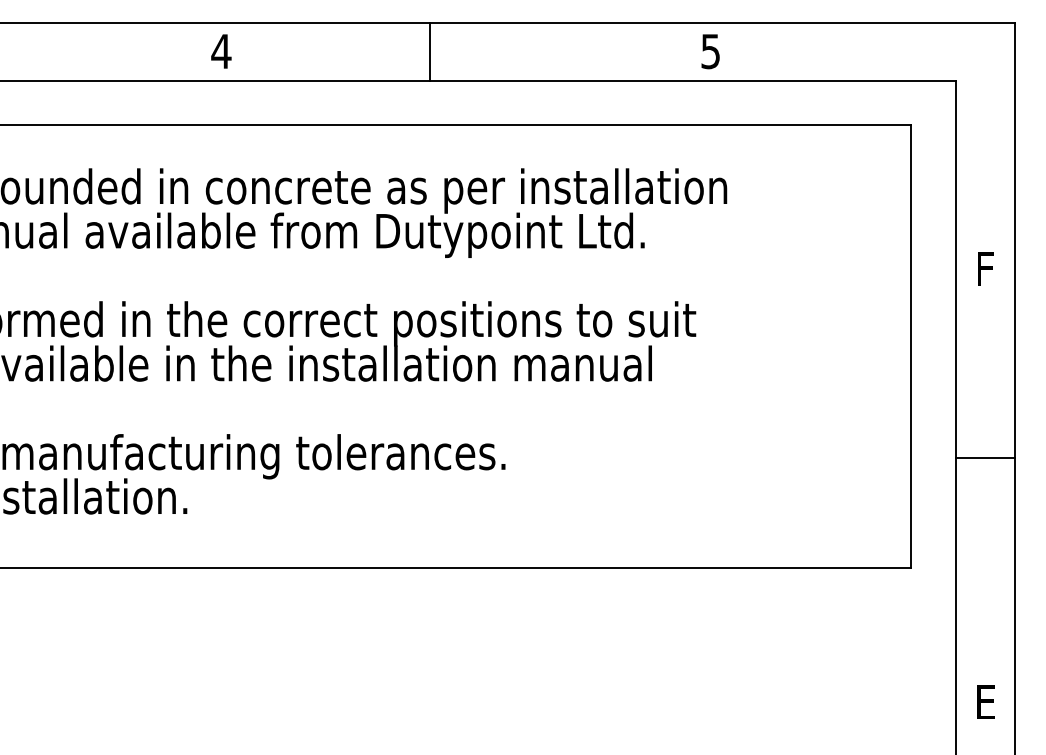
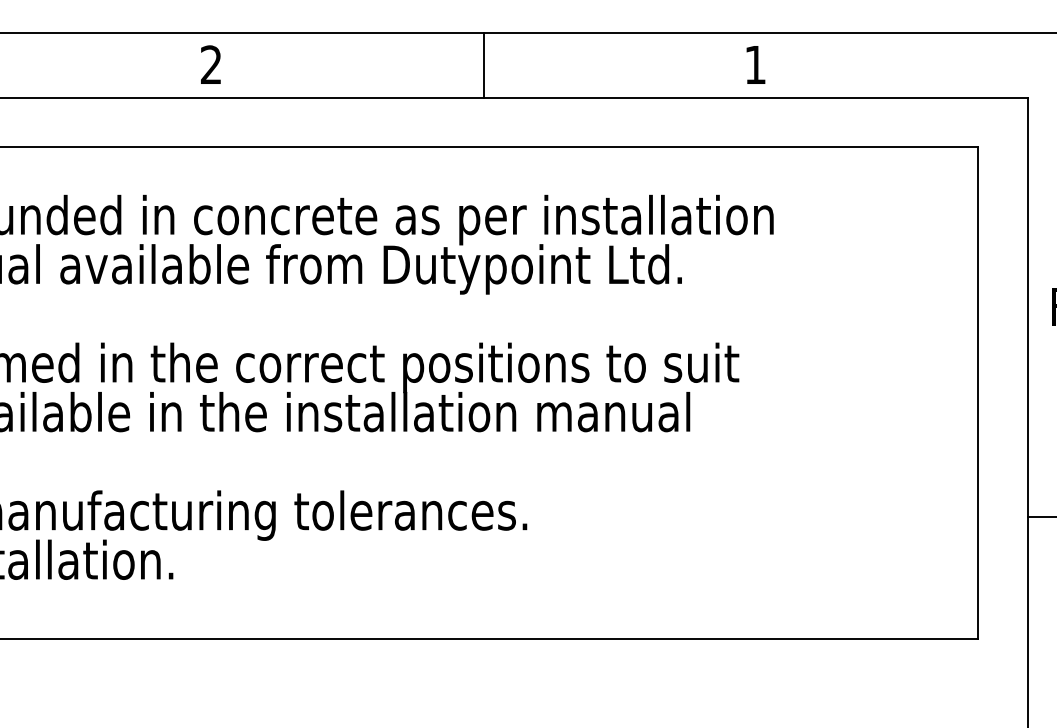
text: (221, 50) -> (211, 63), 4 -> 2
line: (429, 51) -> (483, 64), moved
text: (710, 51) -> (755, 64), 5 -> 1

